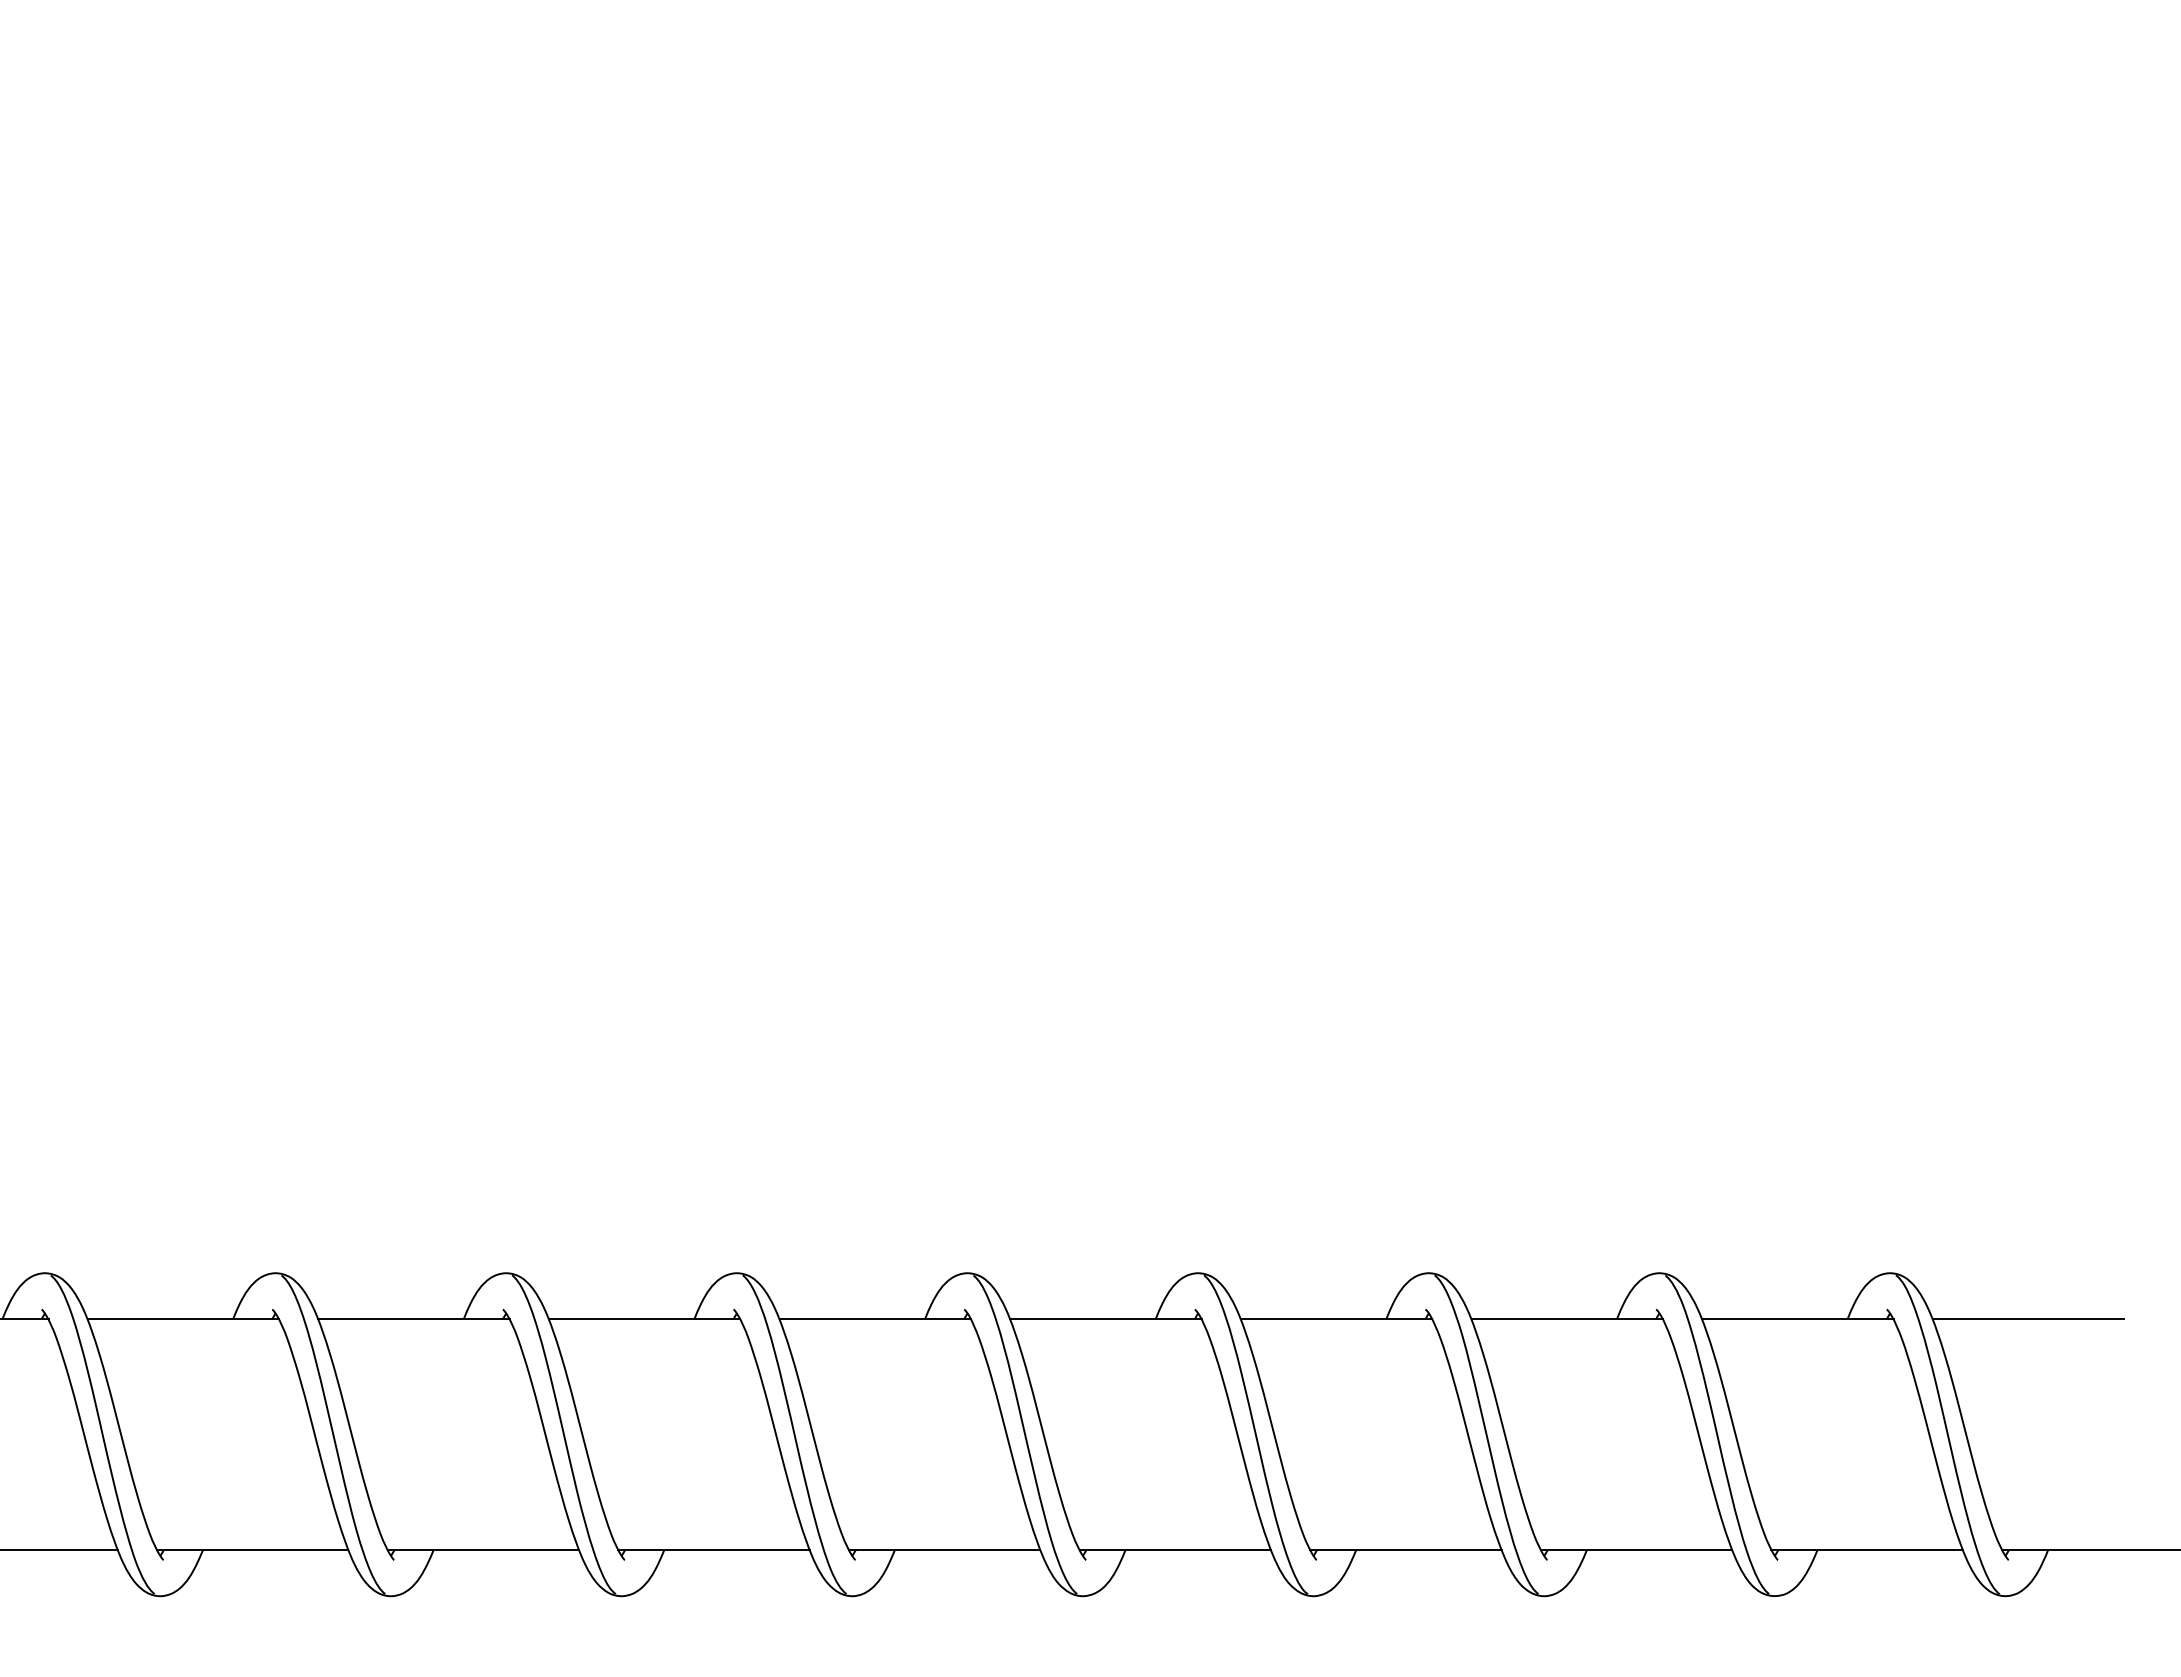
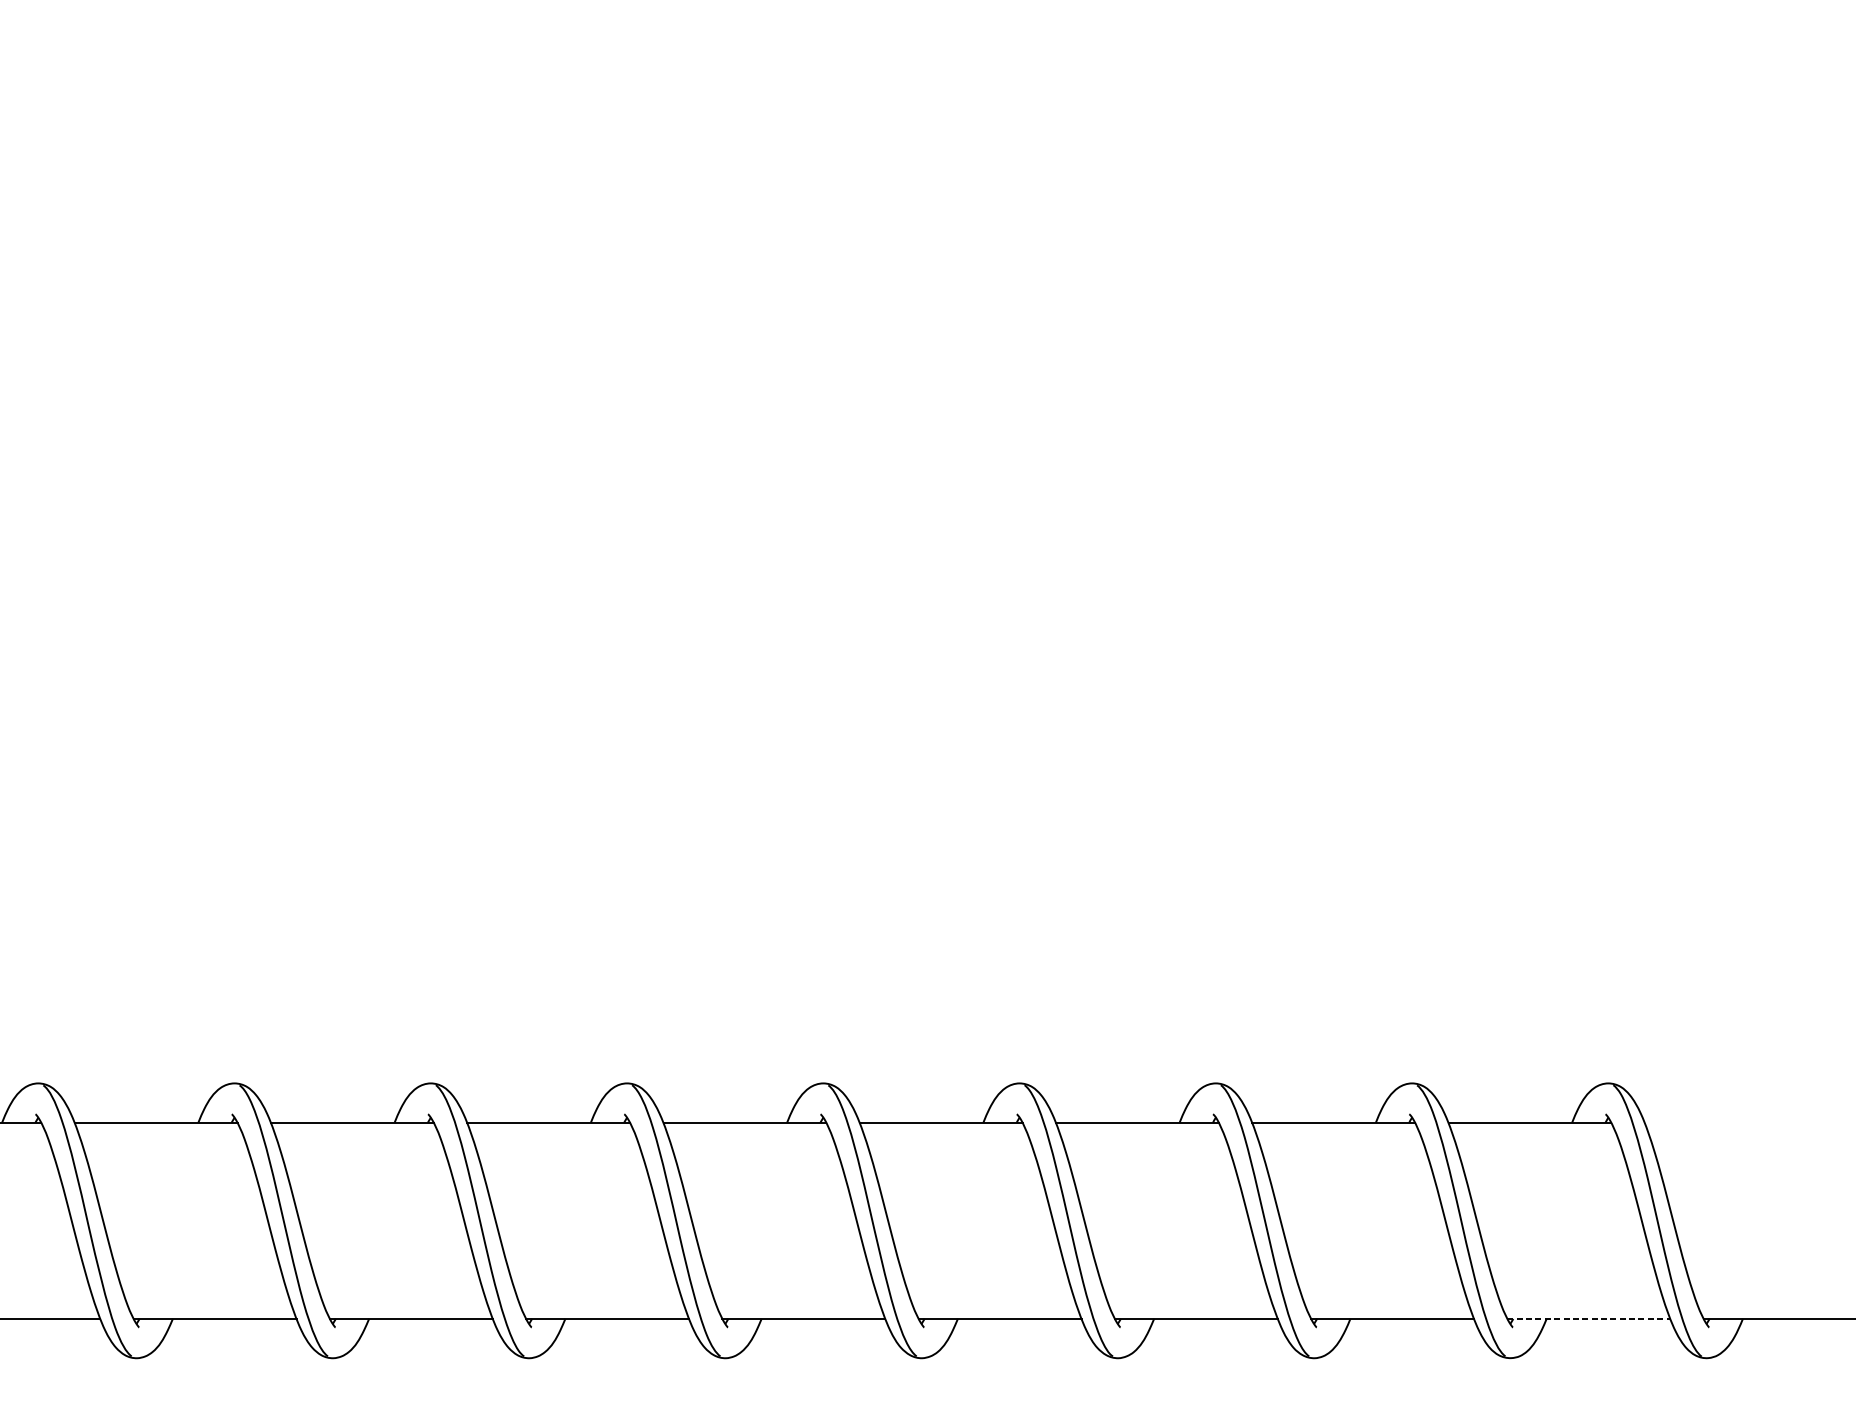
line: (2028, 1319) -> (1726, 1122), removed
line: (1867, 1550) -> (1589, 1319), solid -> dashed

